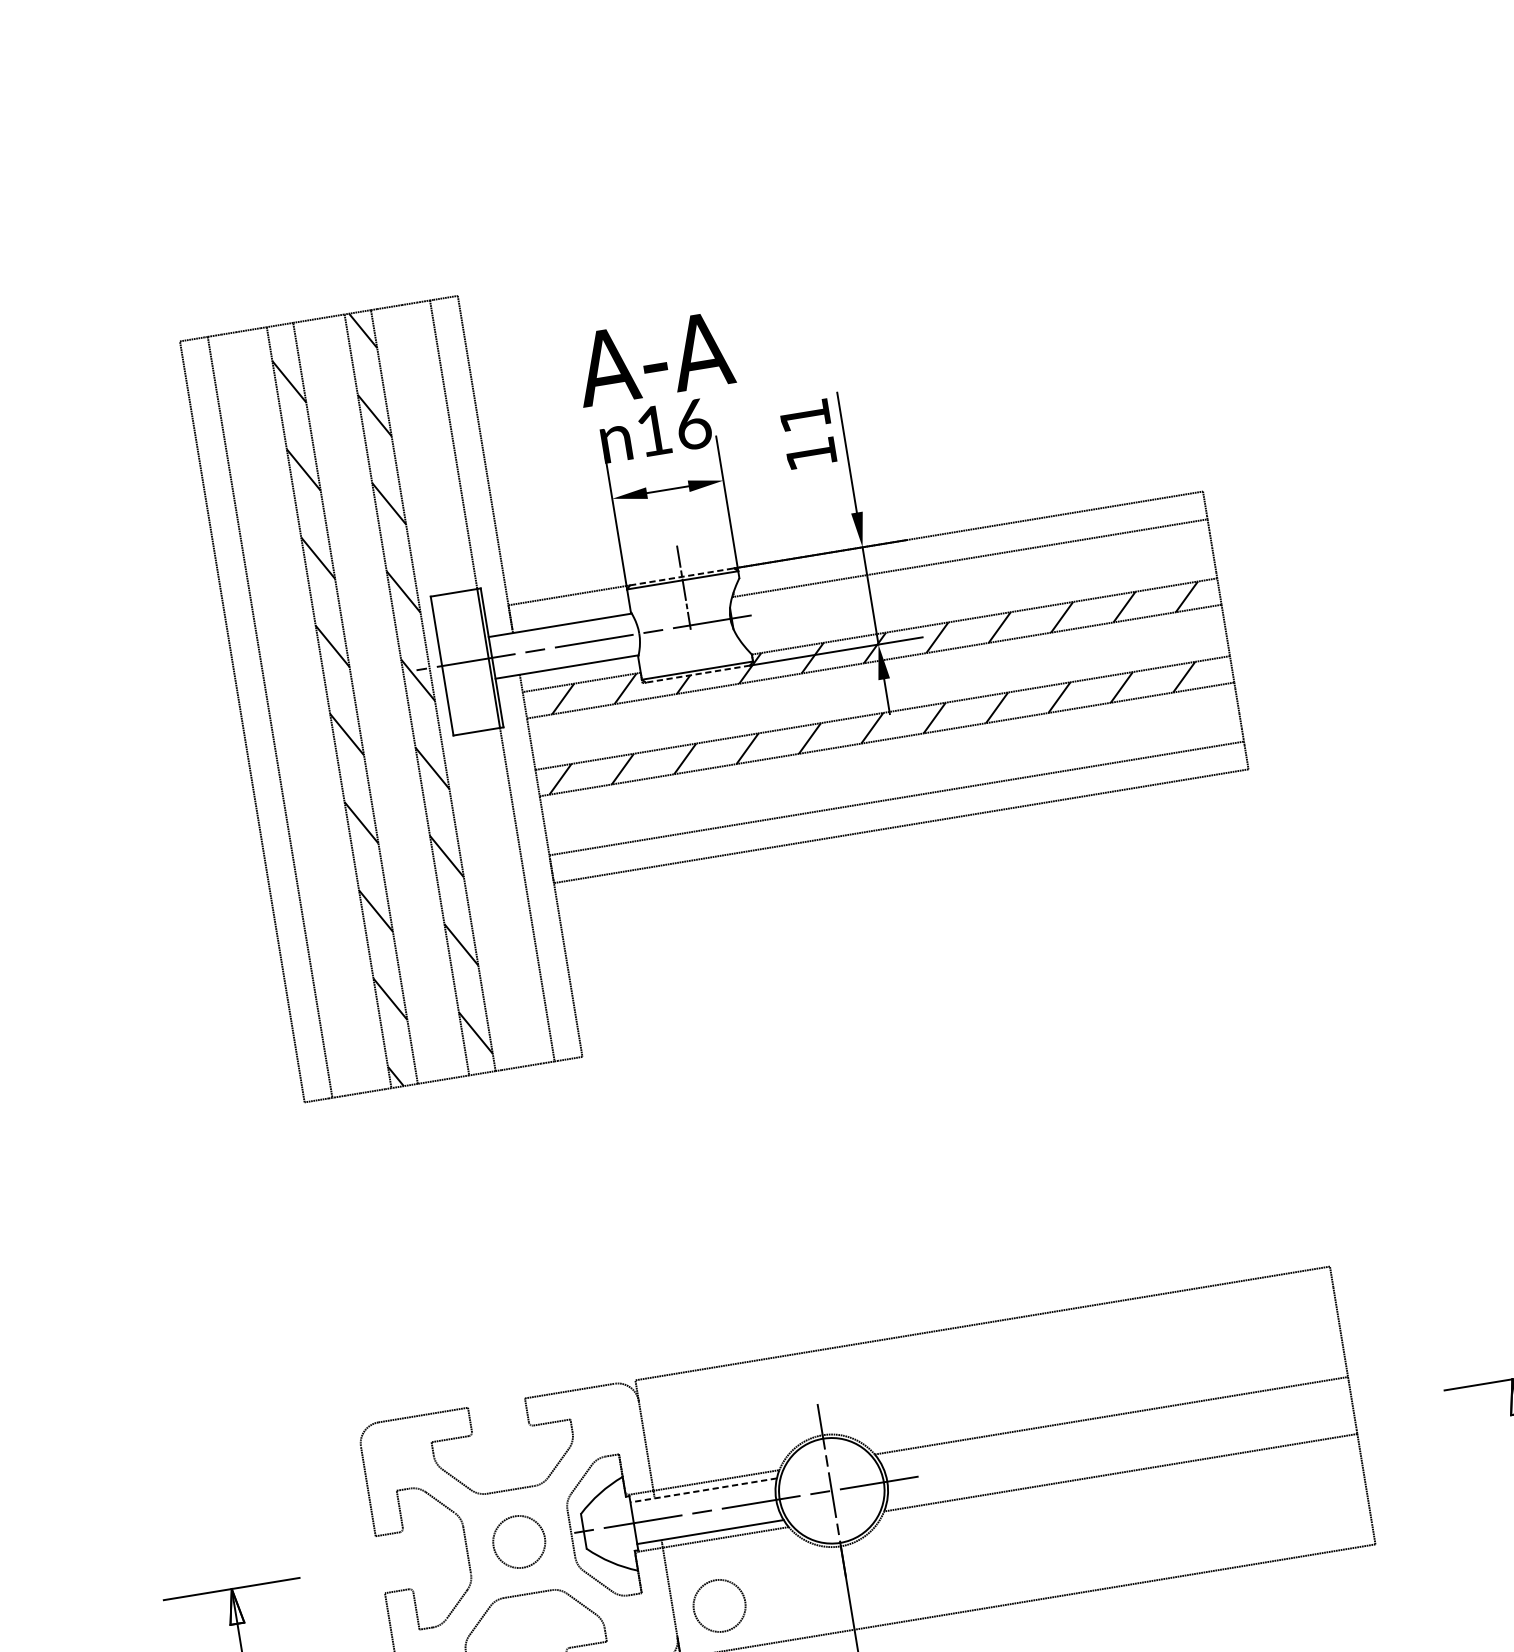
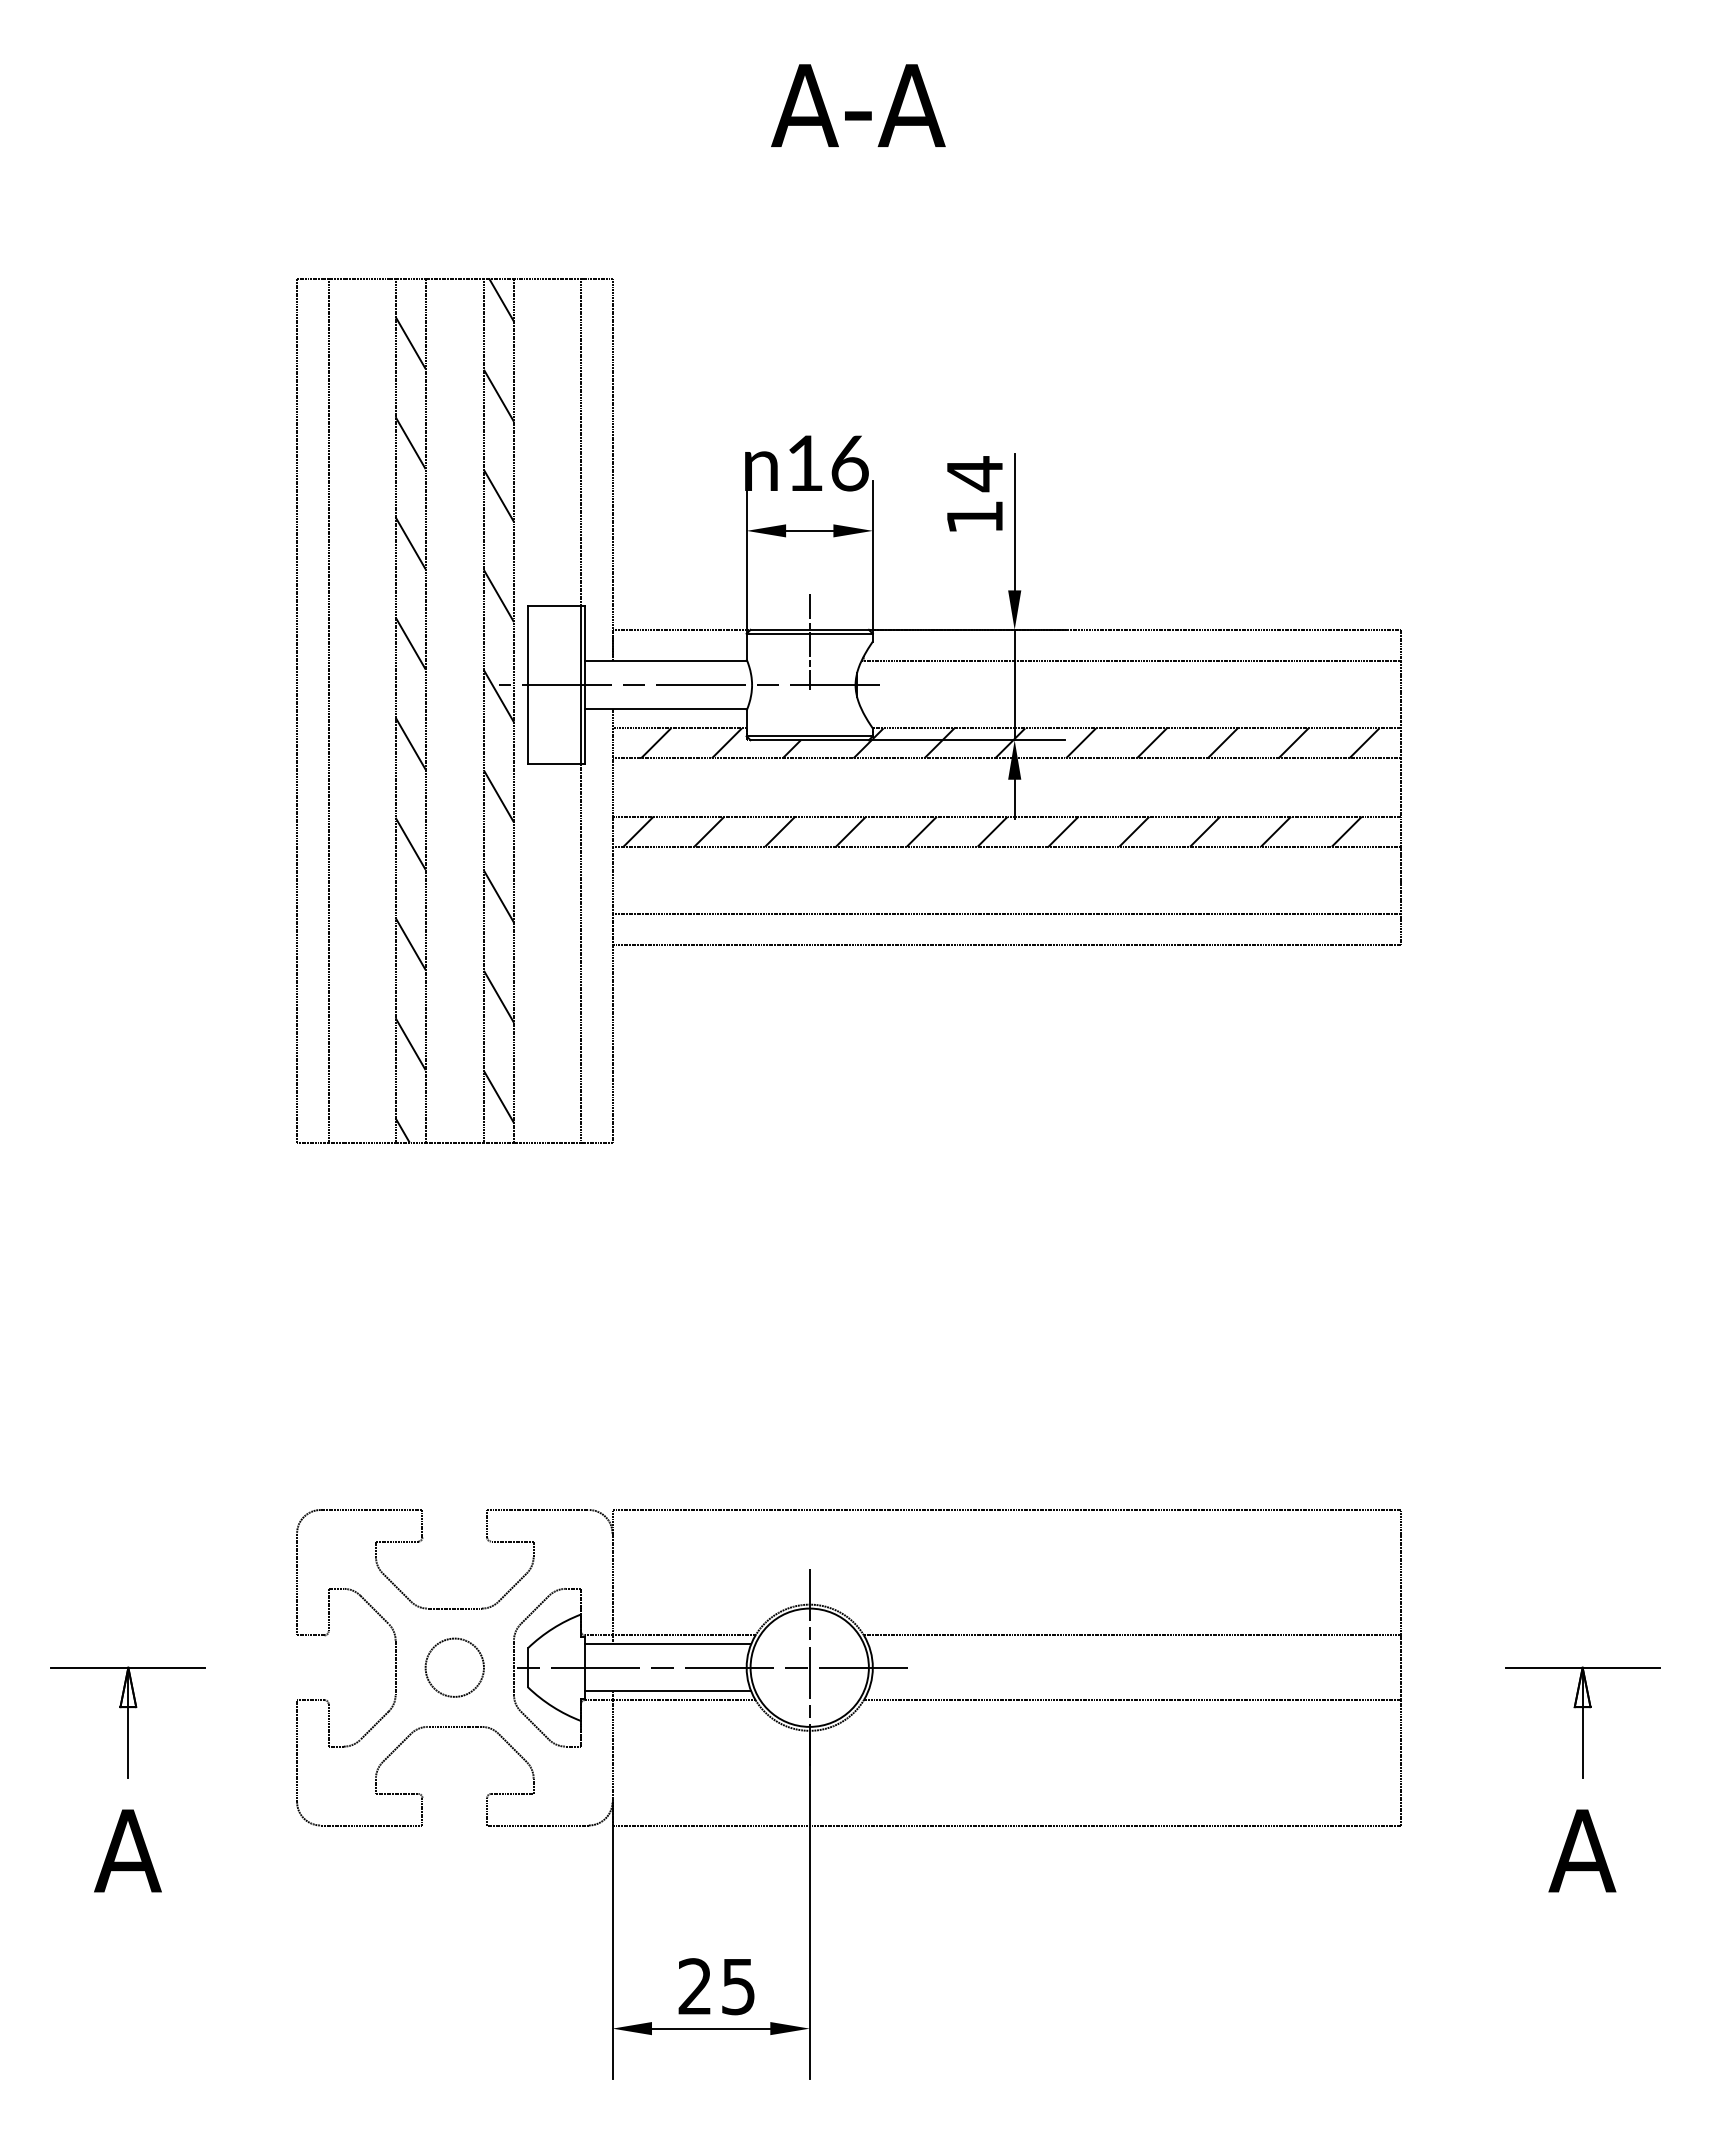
text: (654, 358) -> (858, 105), moved
text: (804, 416) -> (974, 474), 11 -> 14
line: (682, 576) -> (810, 629), dashed -> solid
line: (697, 674) -> (809, 740), dashed -> solid
line: (703, 1490) -> (667, 1644), dashed -> solid
circle: (719, 1605) -> (664, 1774), removed

